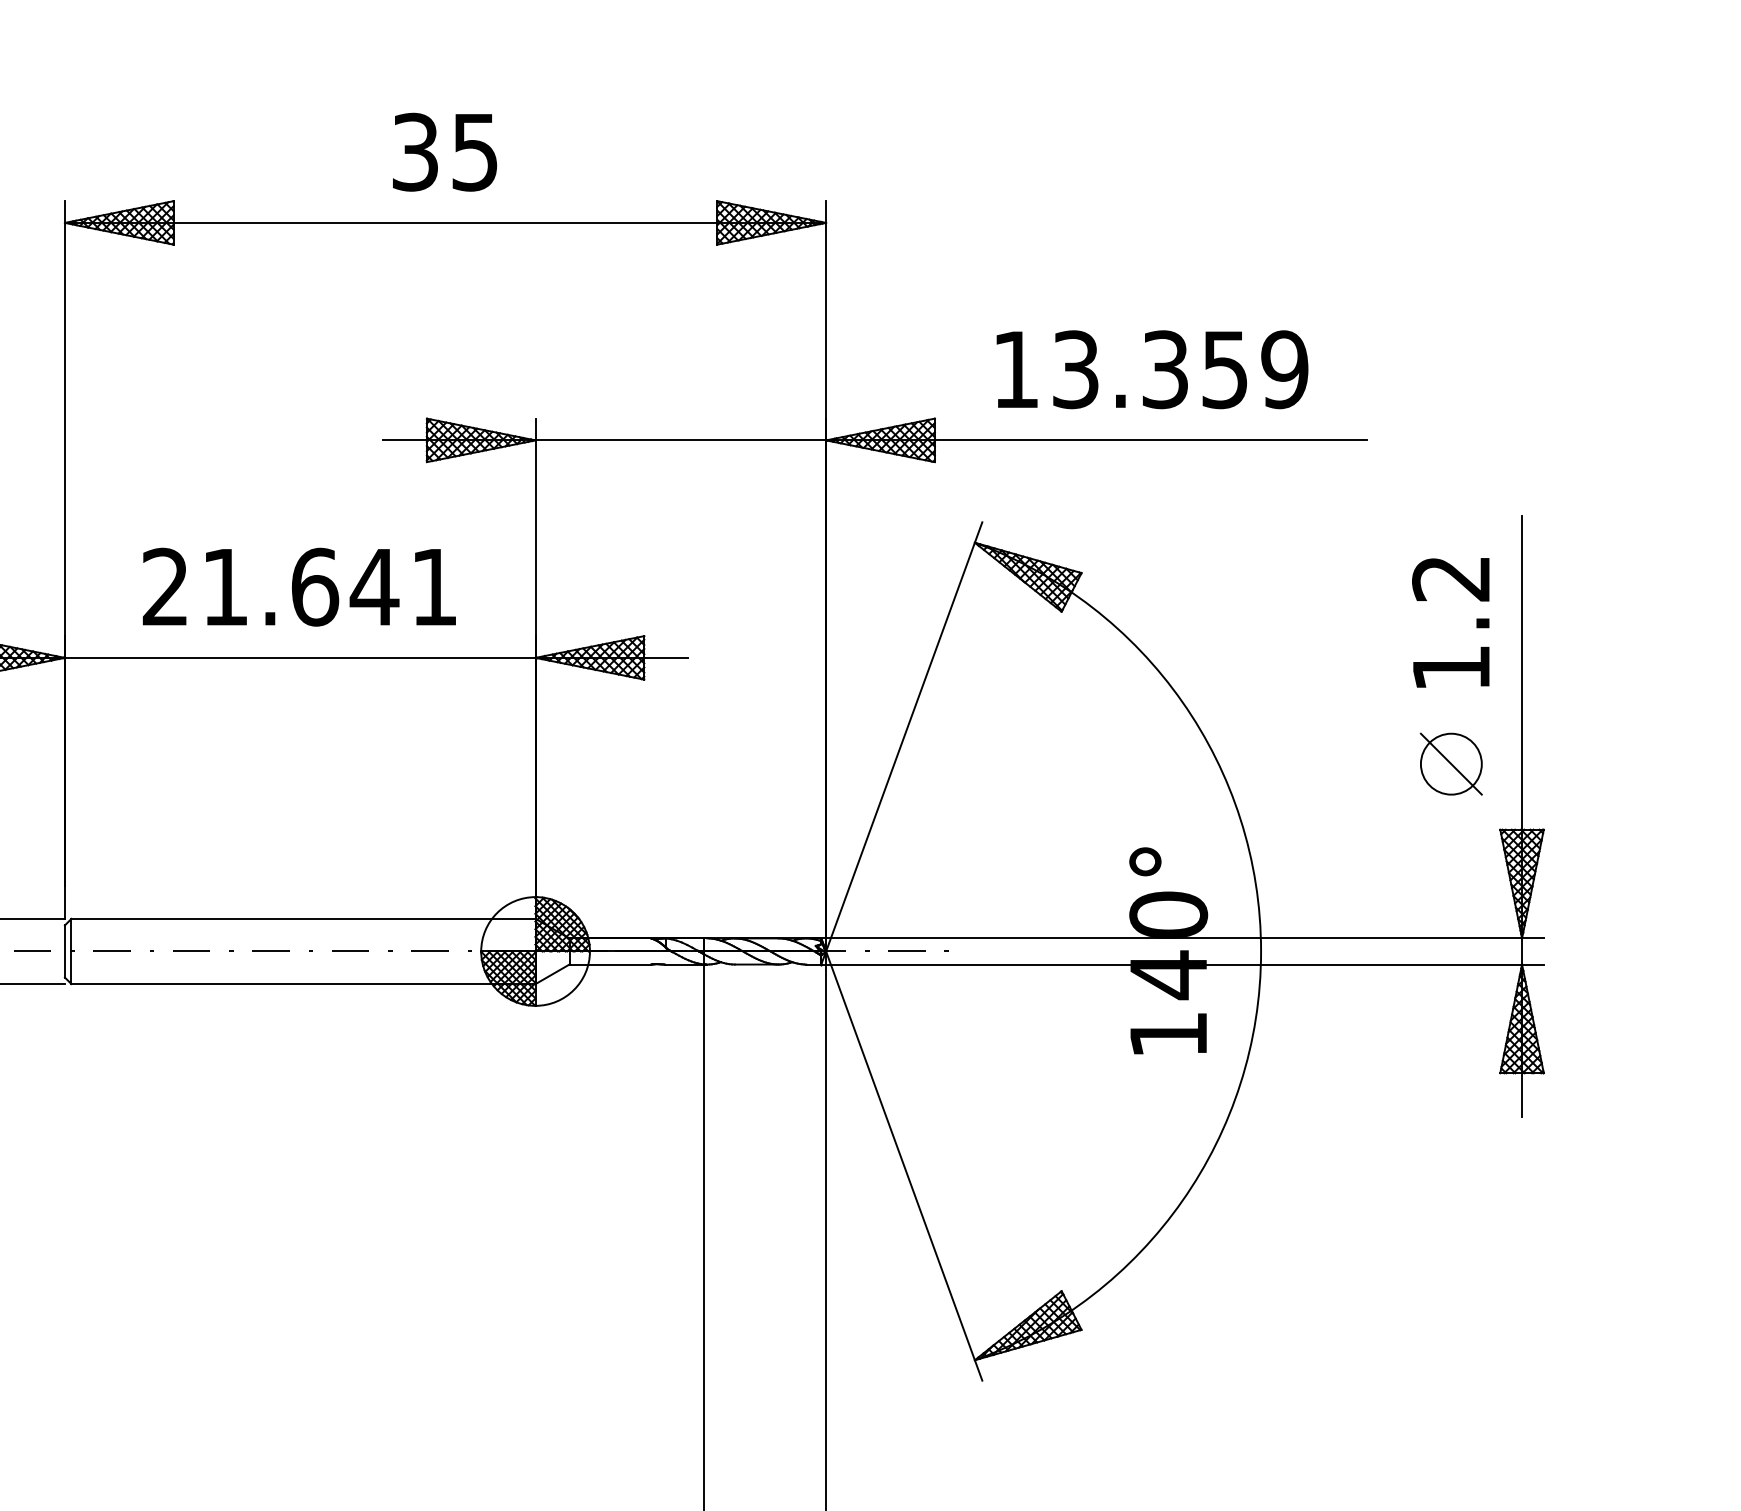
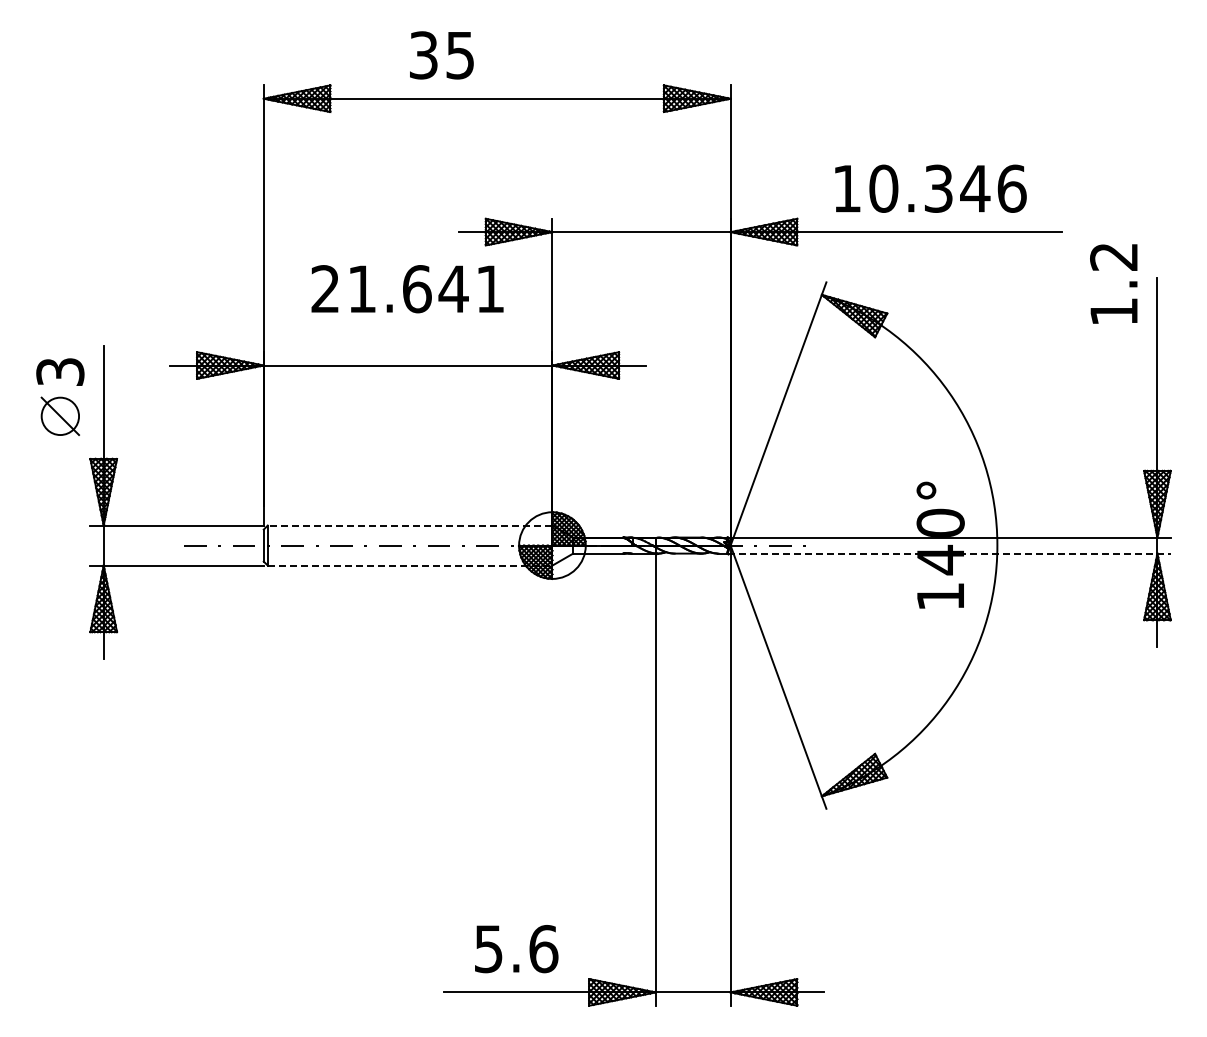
text: (444, 152) -> (441, 55), moved
text: (1179, 369) -> (947, 188), 13.359 -> 10.346
text: (299, 587) -> (407, 289), moved
text: (1450, 621) -> (1113, 283), moved
part: (1450, 763) -> (1113, 430), removed
line: (302, 918) -> (409, 525), solid -> dashed
line: (1183, 964) -> (949, 553), solid -> dashed
line: (304, 983) -> (410, 565), solid -> dashed

